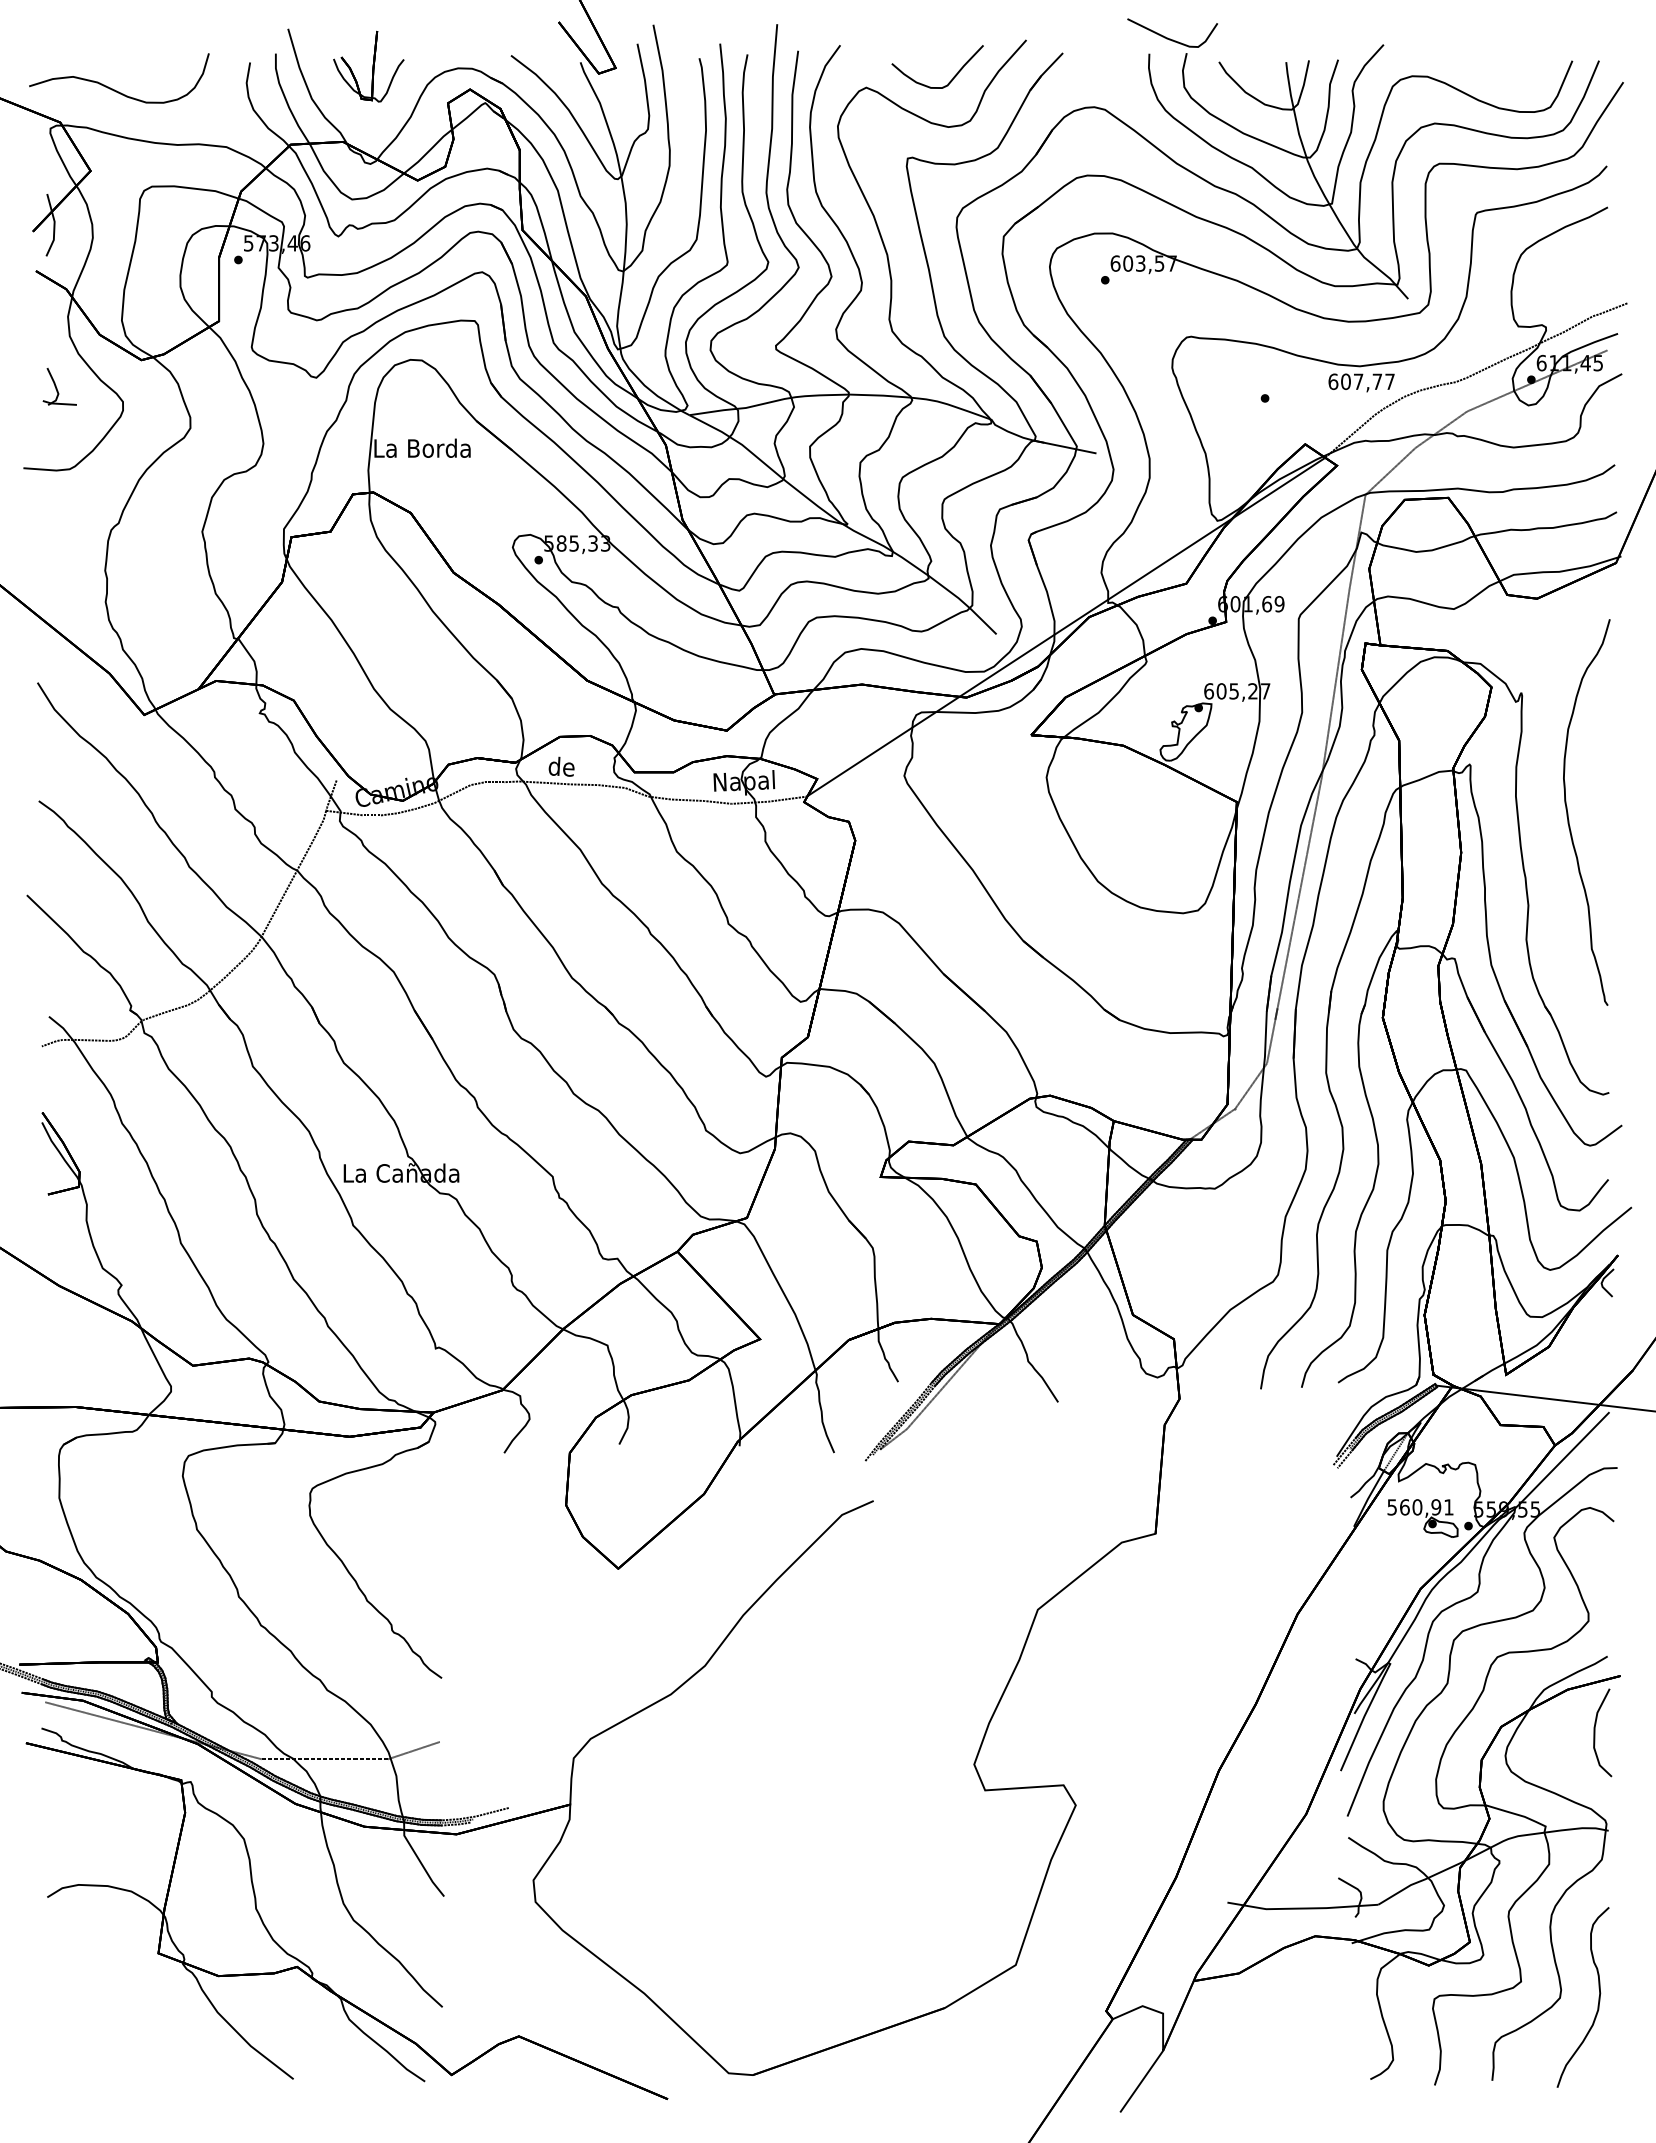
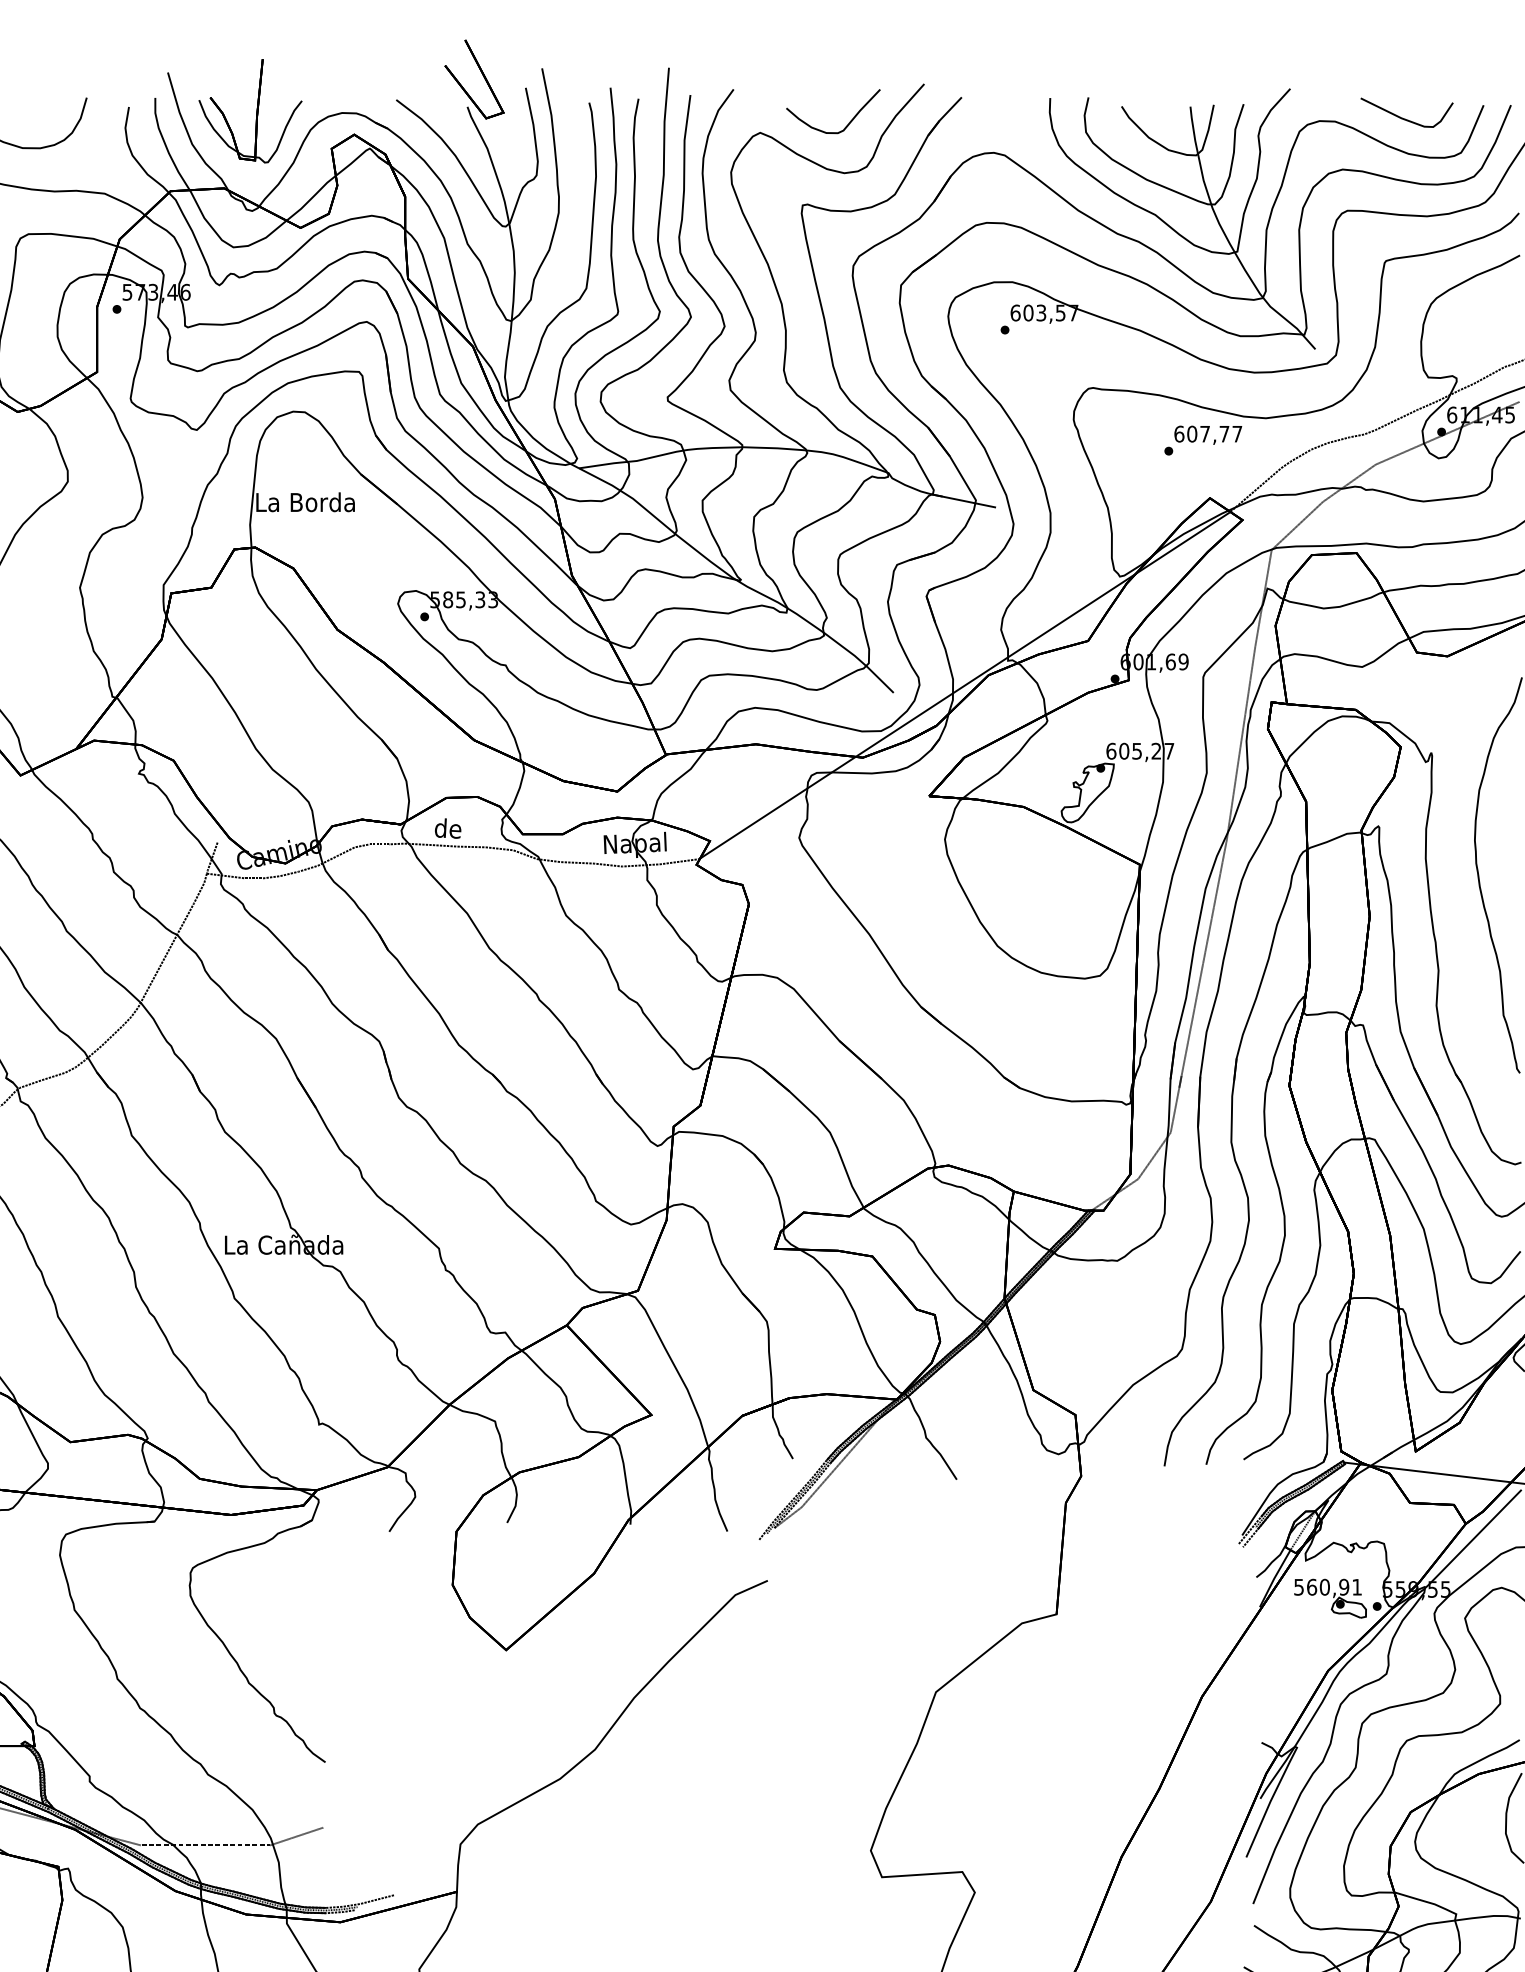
curve: (1170, 38) -> (1404, 118), moved
part: (368, 66) -> (250, 111), size x1.43
text: (1361, 382) -> (1208, 434), moved

